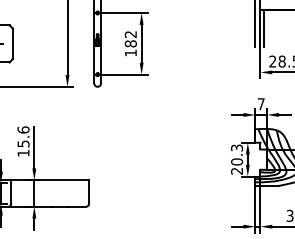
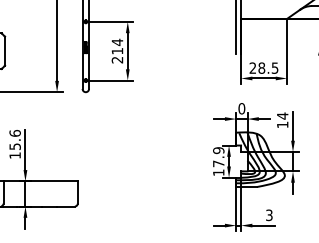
line: (264, 28) -> (244, 36), removed
text: (130, 43) -> (117, 50), 182 -> 214
text: (260, 103) -> (241, 108), 7 -> 0
text: (236, 159) -> (218, 161), 20.3 -> 17.9

